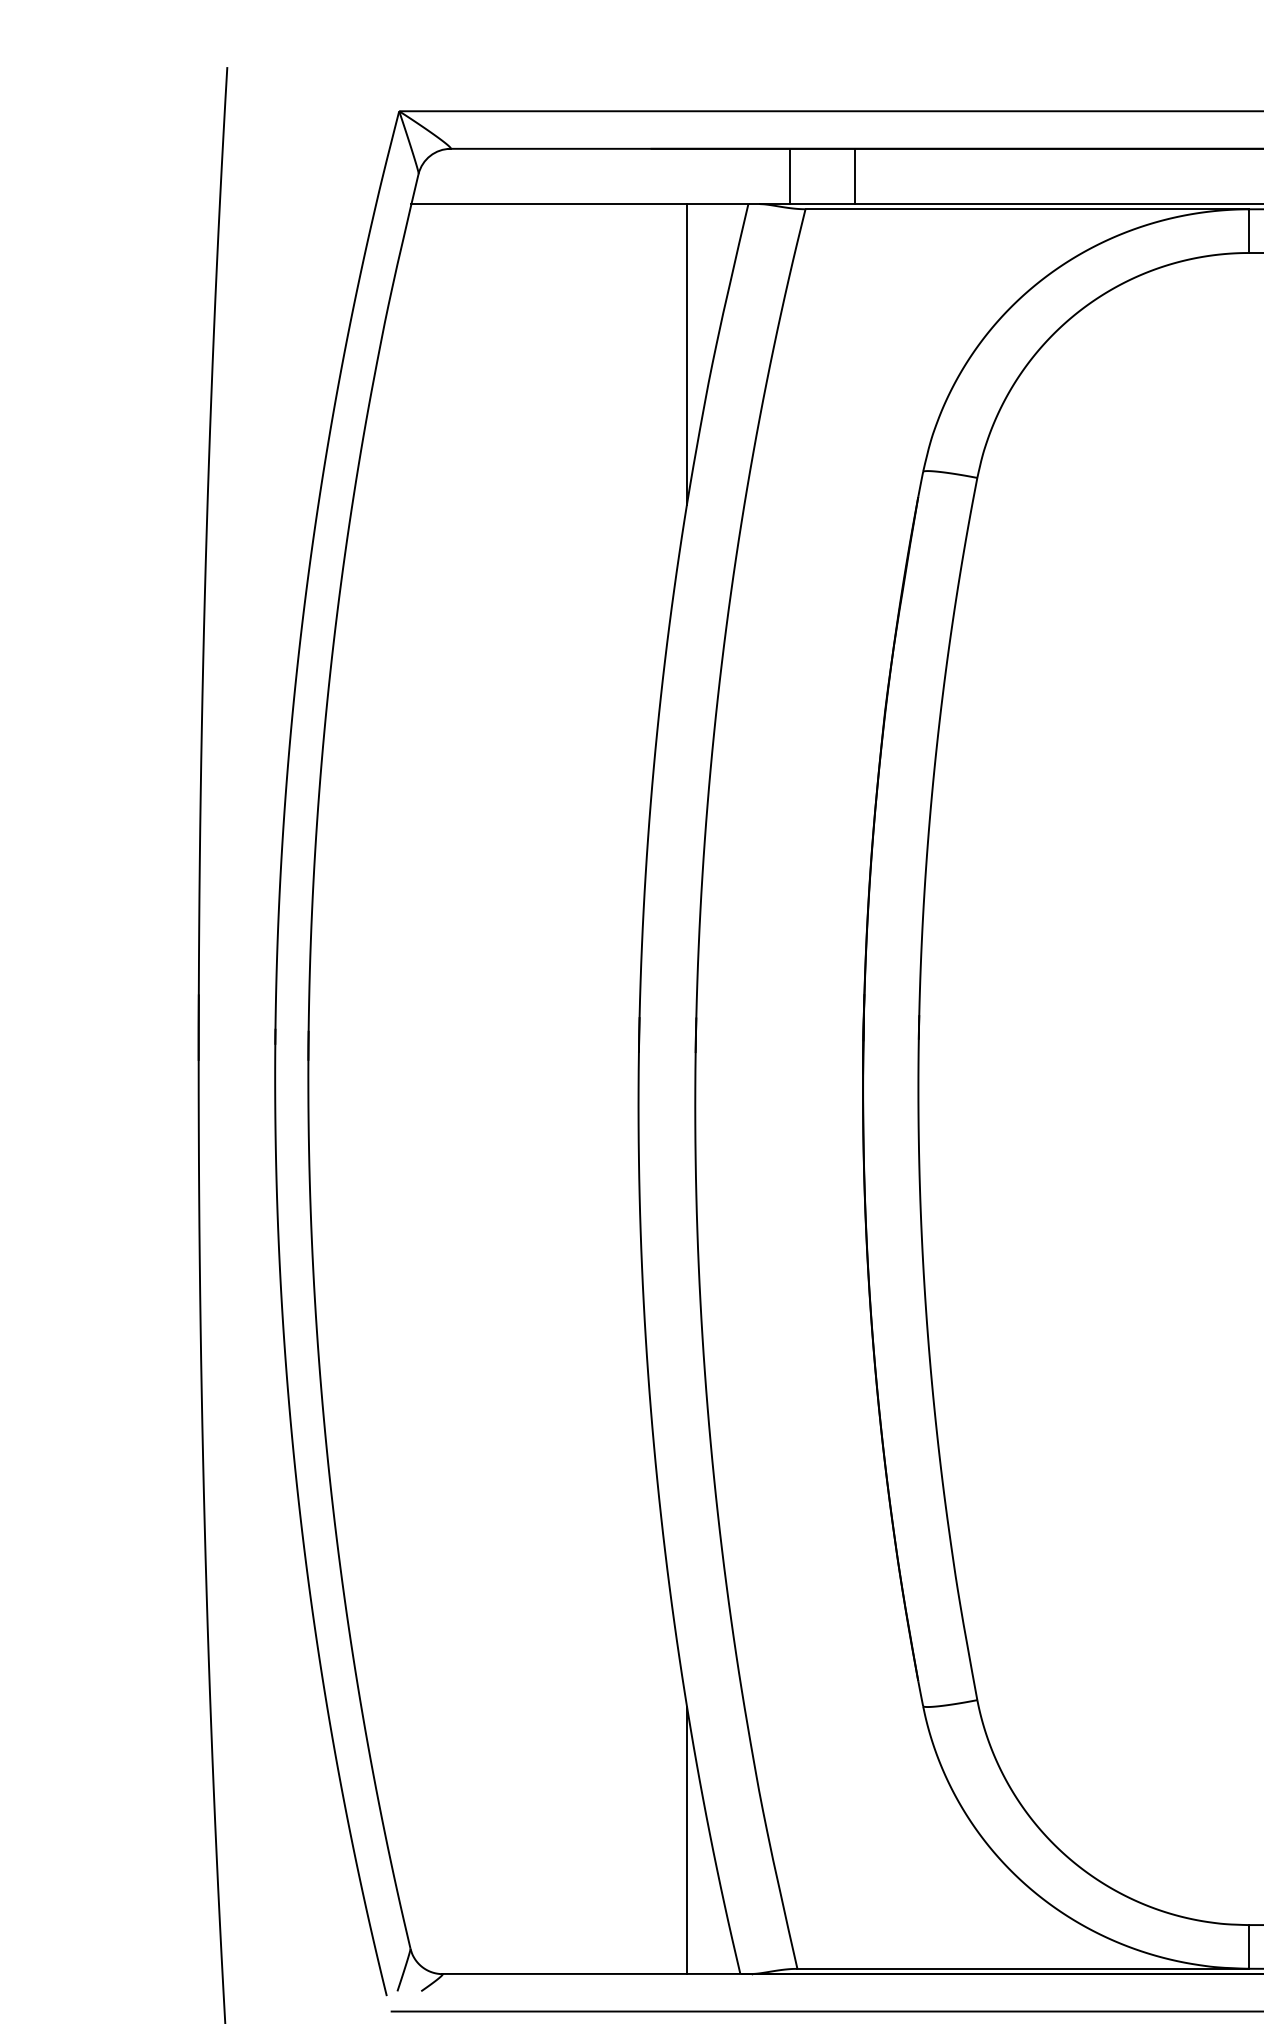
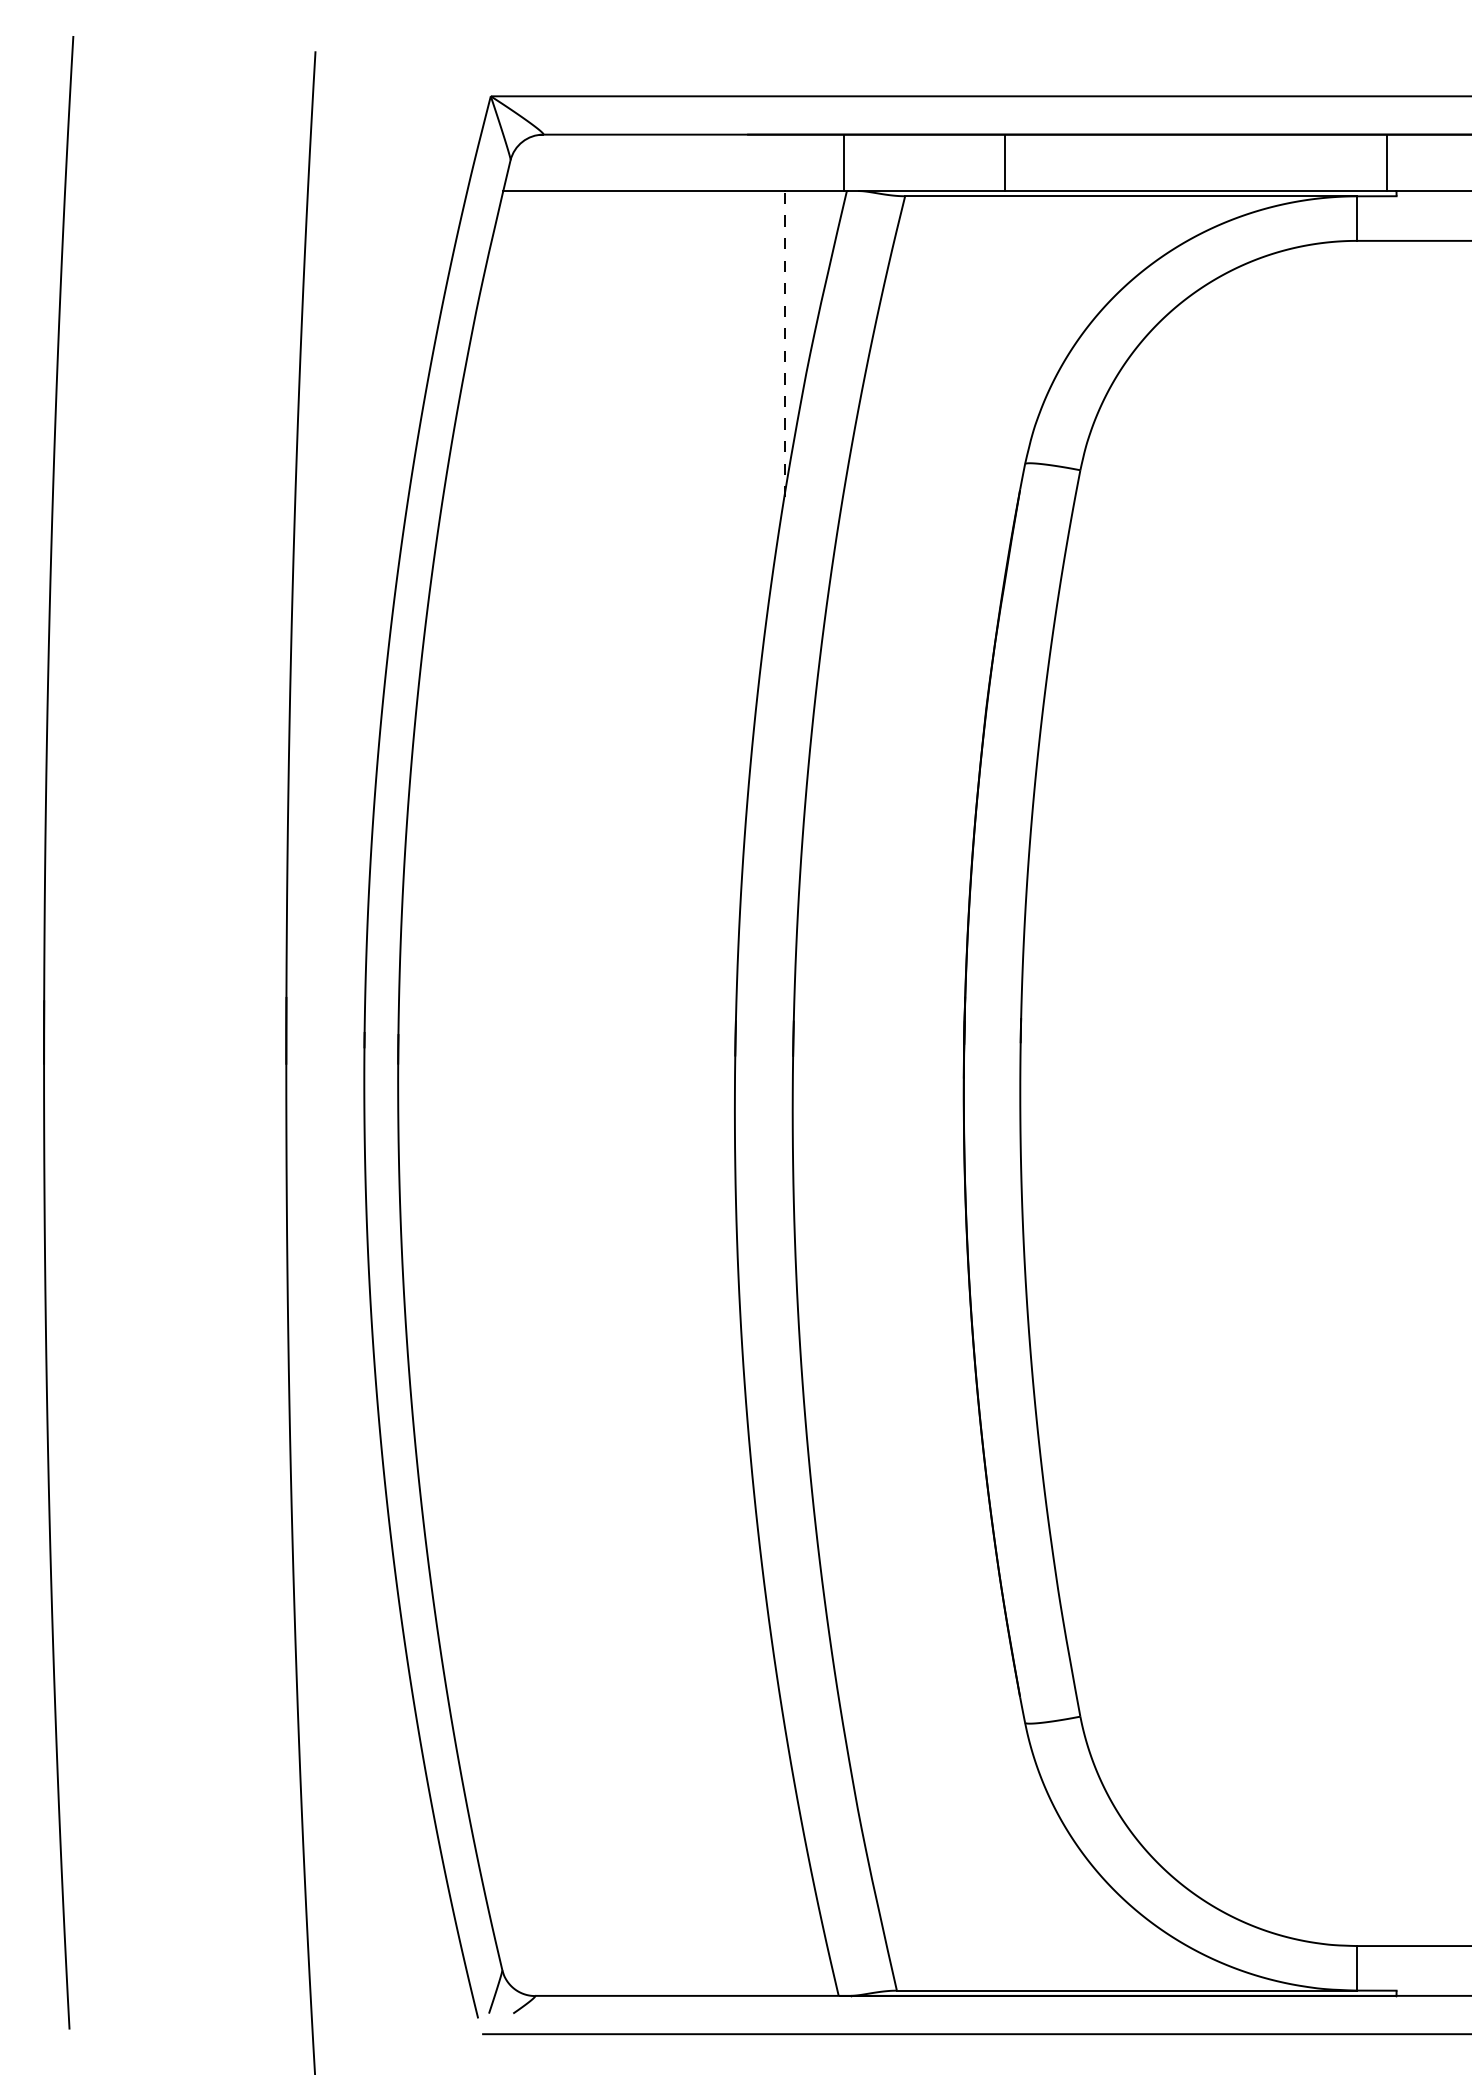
line: (790, 176) -> (844, 162), moved
line: (854, 176) -> (1005, 162), moved
line: (687, 353) -> (784, 343), solid -> dashed
line: (687, 1840) -> (784, 1859), removed

